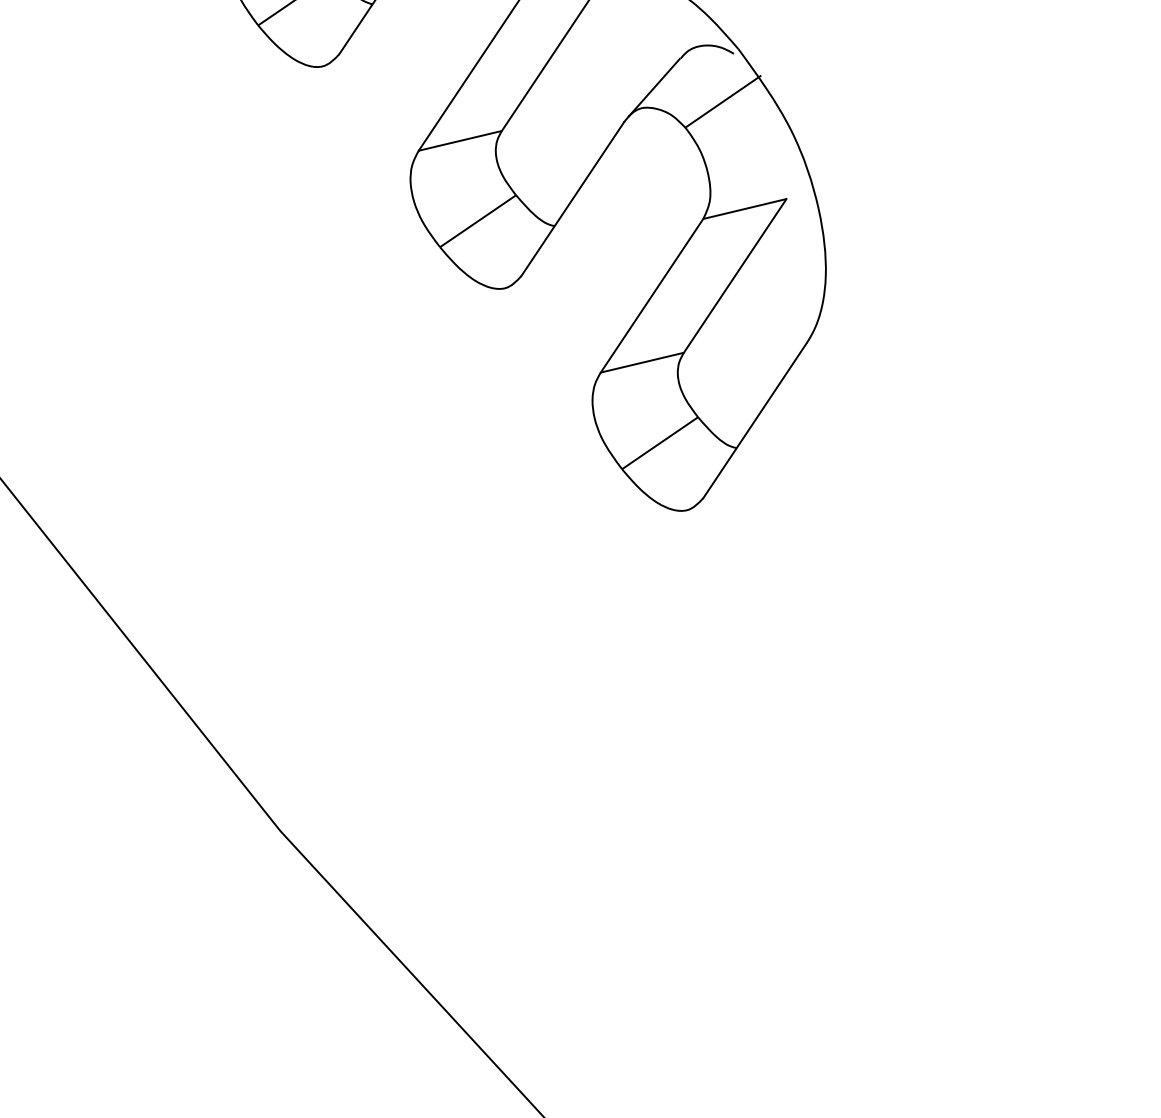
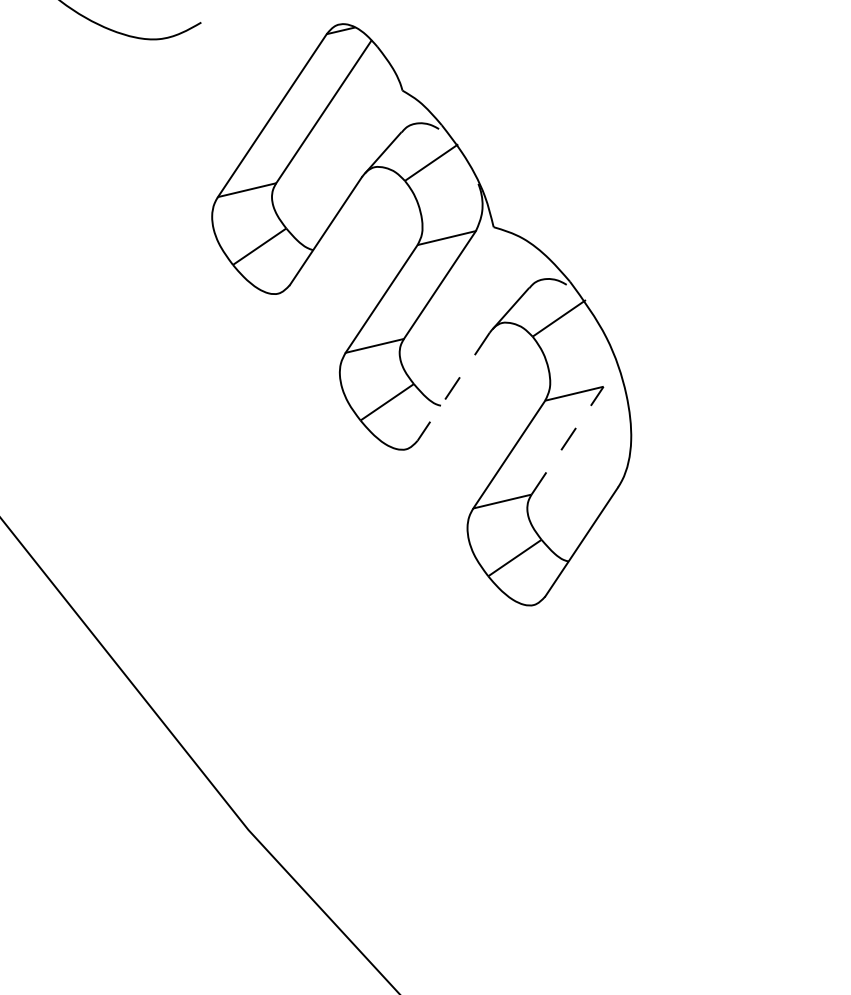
line: (572, 198) -> (453, 386), solid -> dashed
line: (735, 275) -> (567, 440), solid -> dashed

